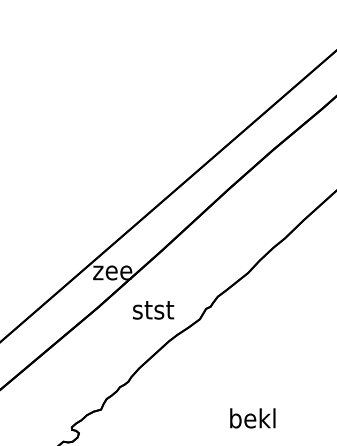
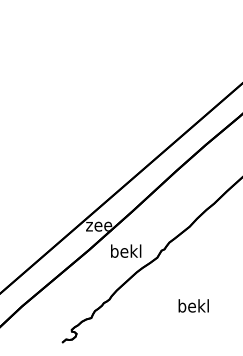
text: (153, 308) -> (126, 250), stst -> bekl
text: (252, 417) -> (193, 305), moved

